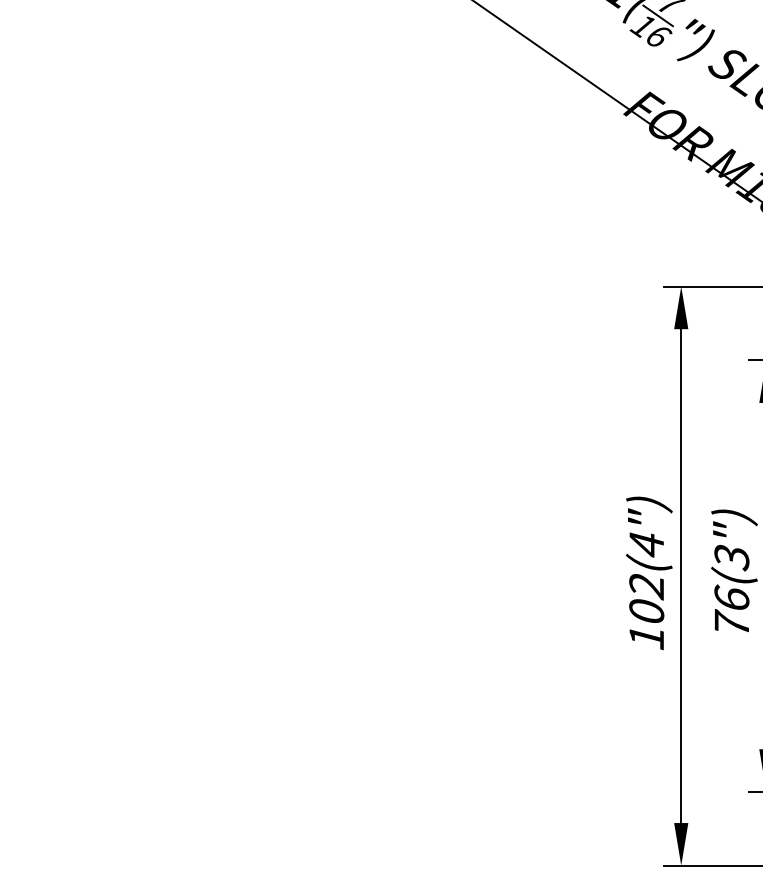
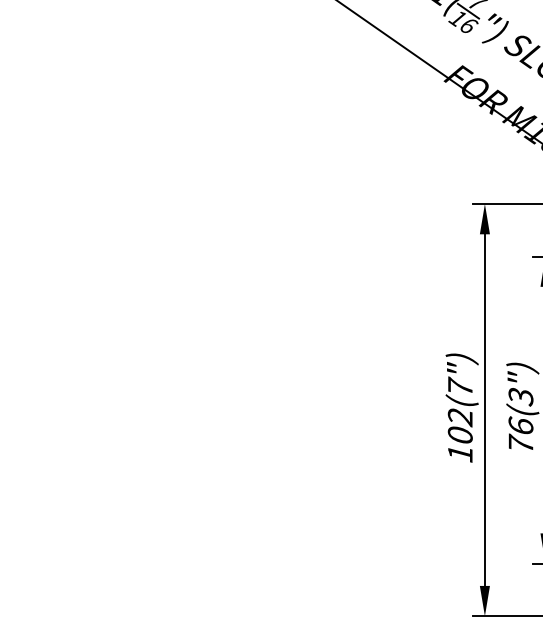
text: (646, 542) -> (460, 386), 102(4") -> 102(7")

